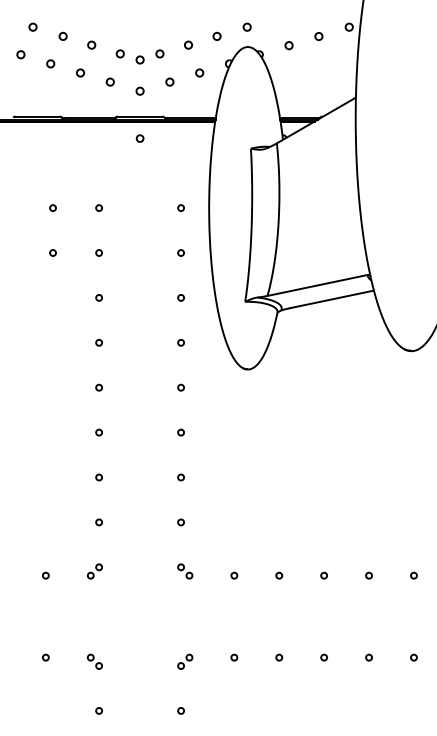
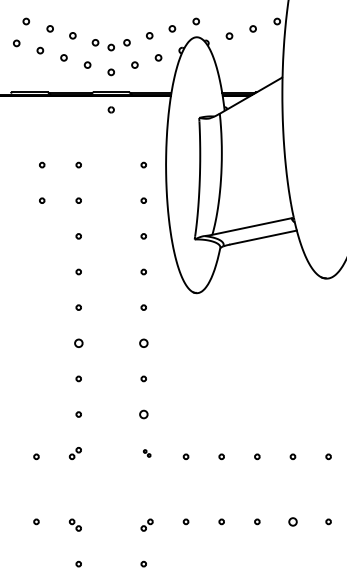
circle: (98, 432) -> (78, 343), size x1.6
circle: (180, 432) -> (143, 343), size x1.6
circle: (180, 522) -> (143, 414), size x1.6
part: (185, 571) -> (147, 453), size x0.6
circle: (368, 657) -> (292, 521), size x1.6

